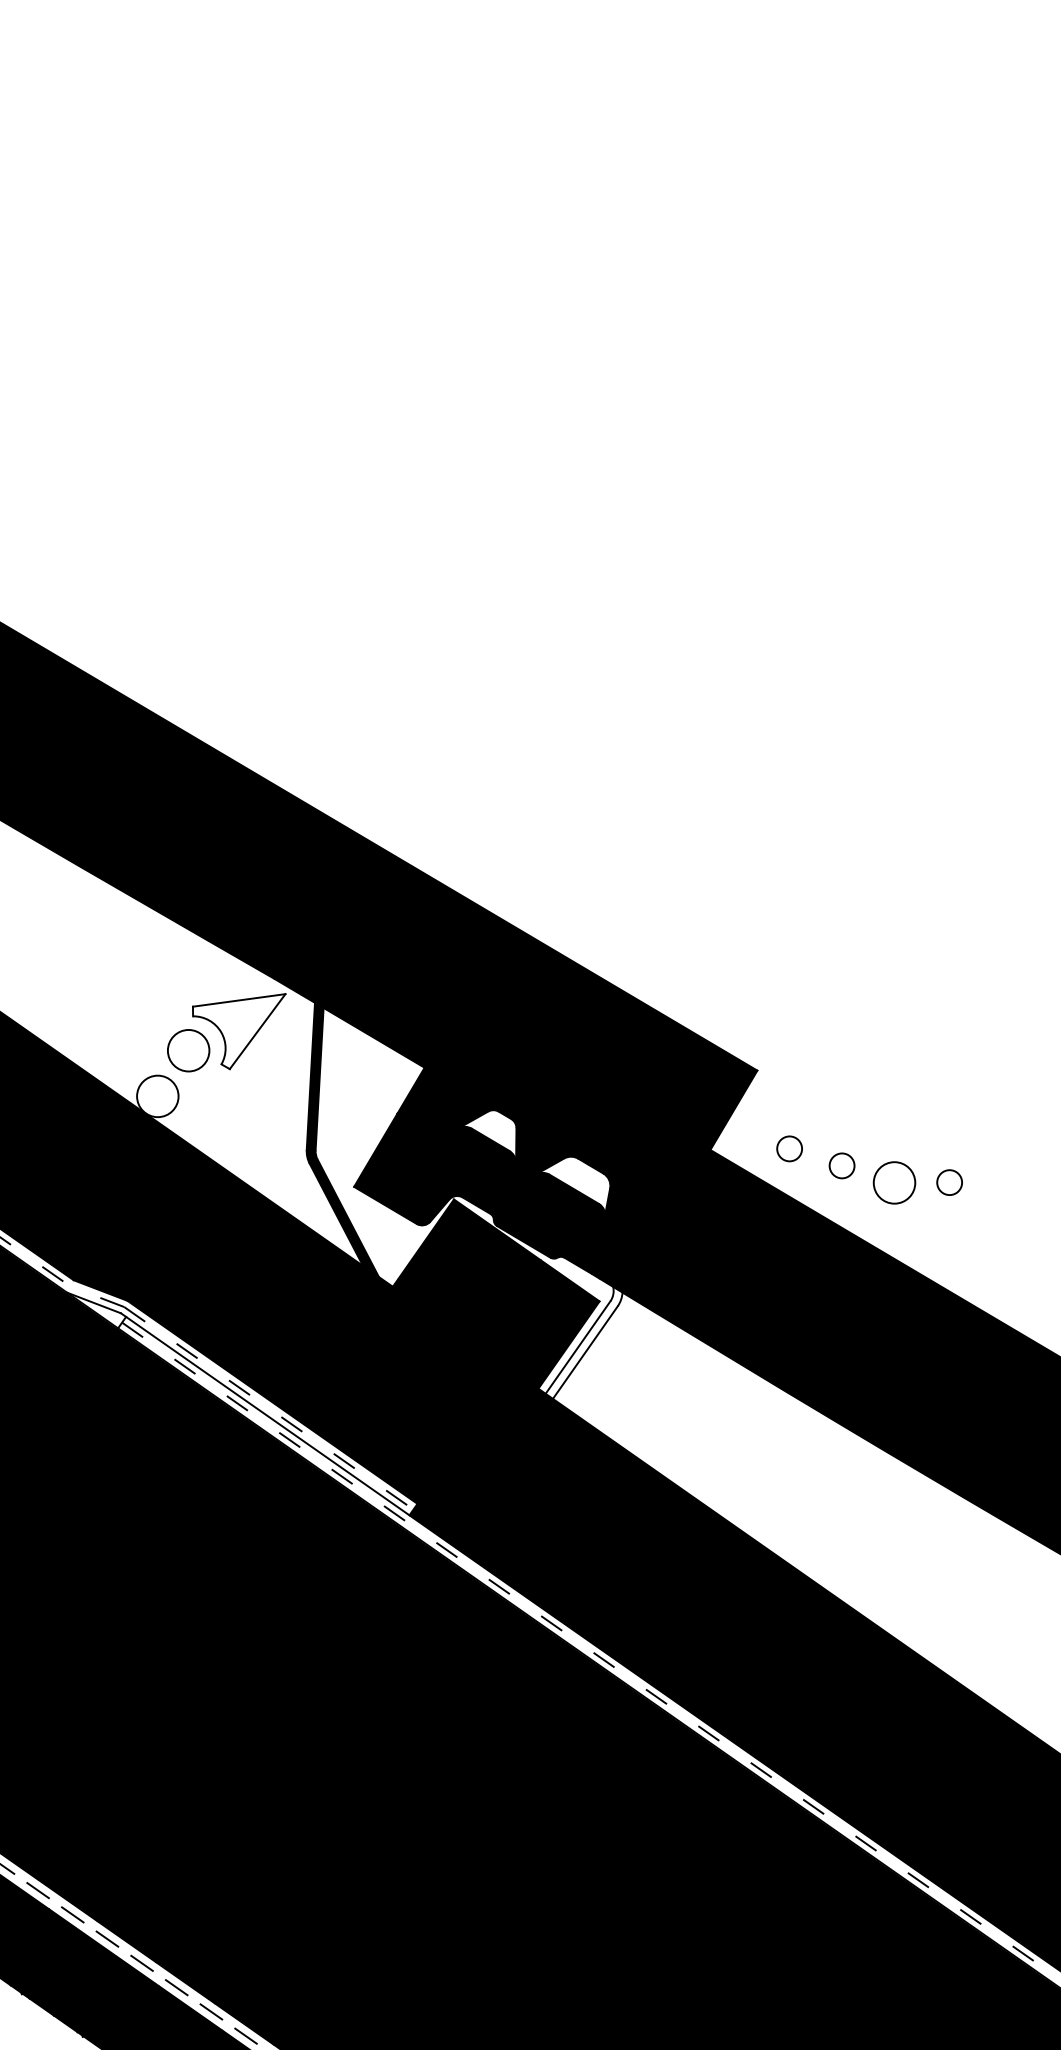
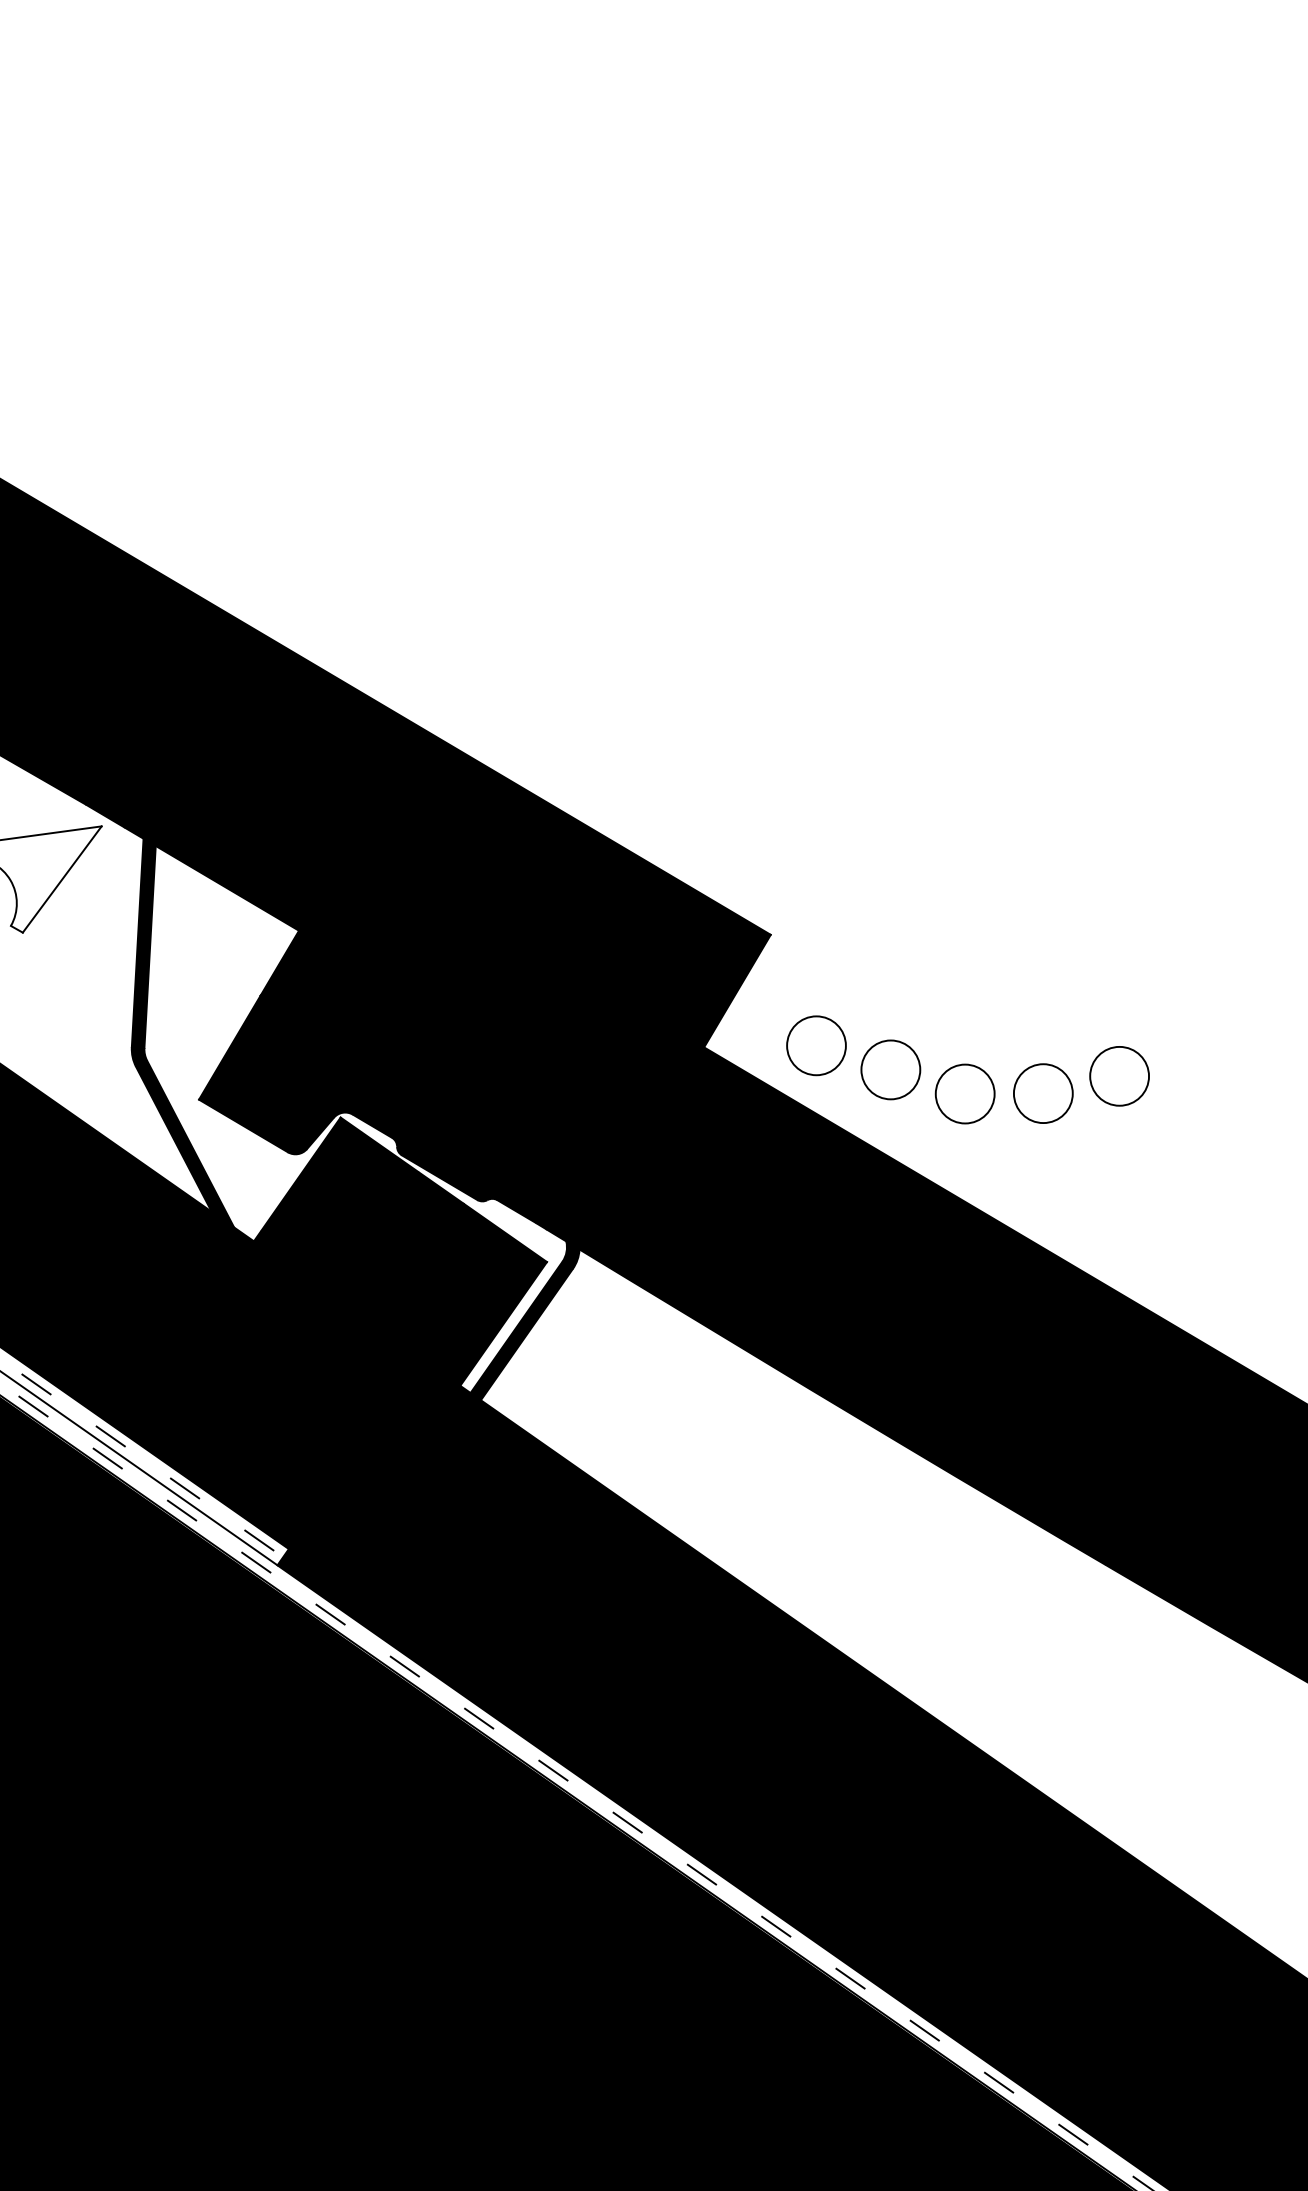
fill: (487, 1136) -> (388, 1028), added
circle: (789, 1148) -> (816, 1045), size x1.67
circle: (841, 1165) -> (890, 1069), size x1.67
circle: (1003, 1170) -> (1119, 1076), added
circle: (949, 1182) -> (1043, 1093), size x1.67
fill: (572, 1186) -> (508, 1099), added
fill: (583, 1342) -> (524, 1320), added

